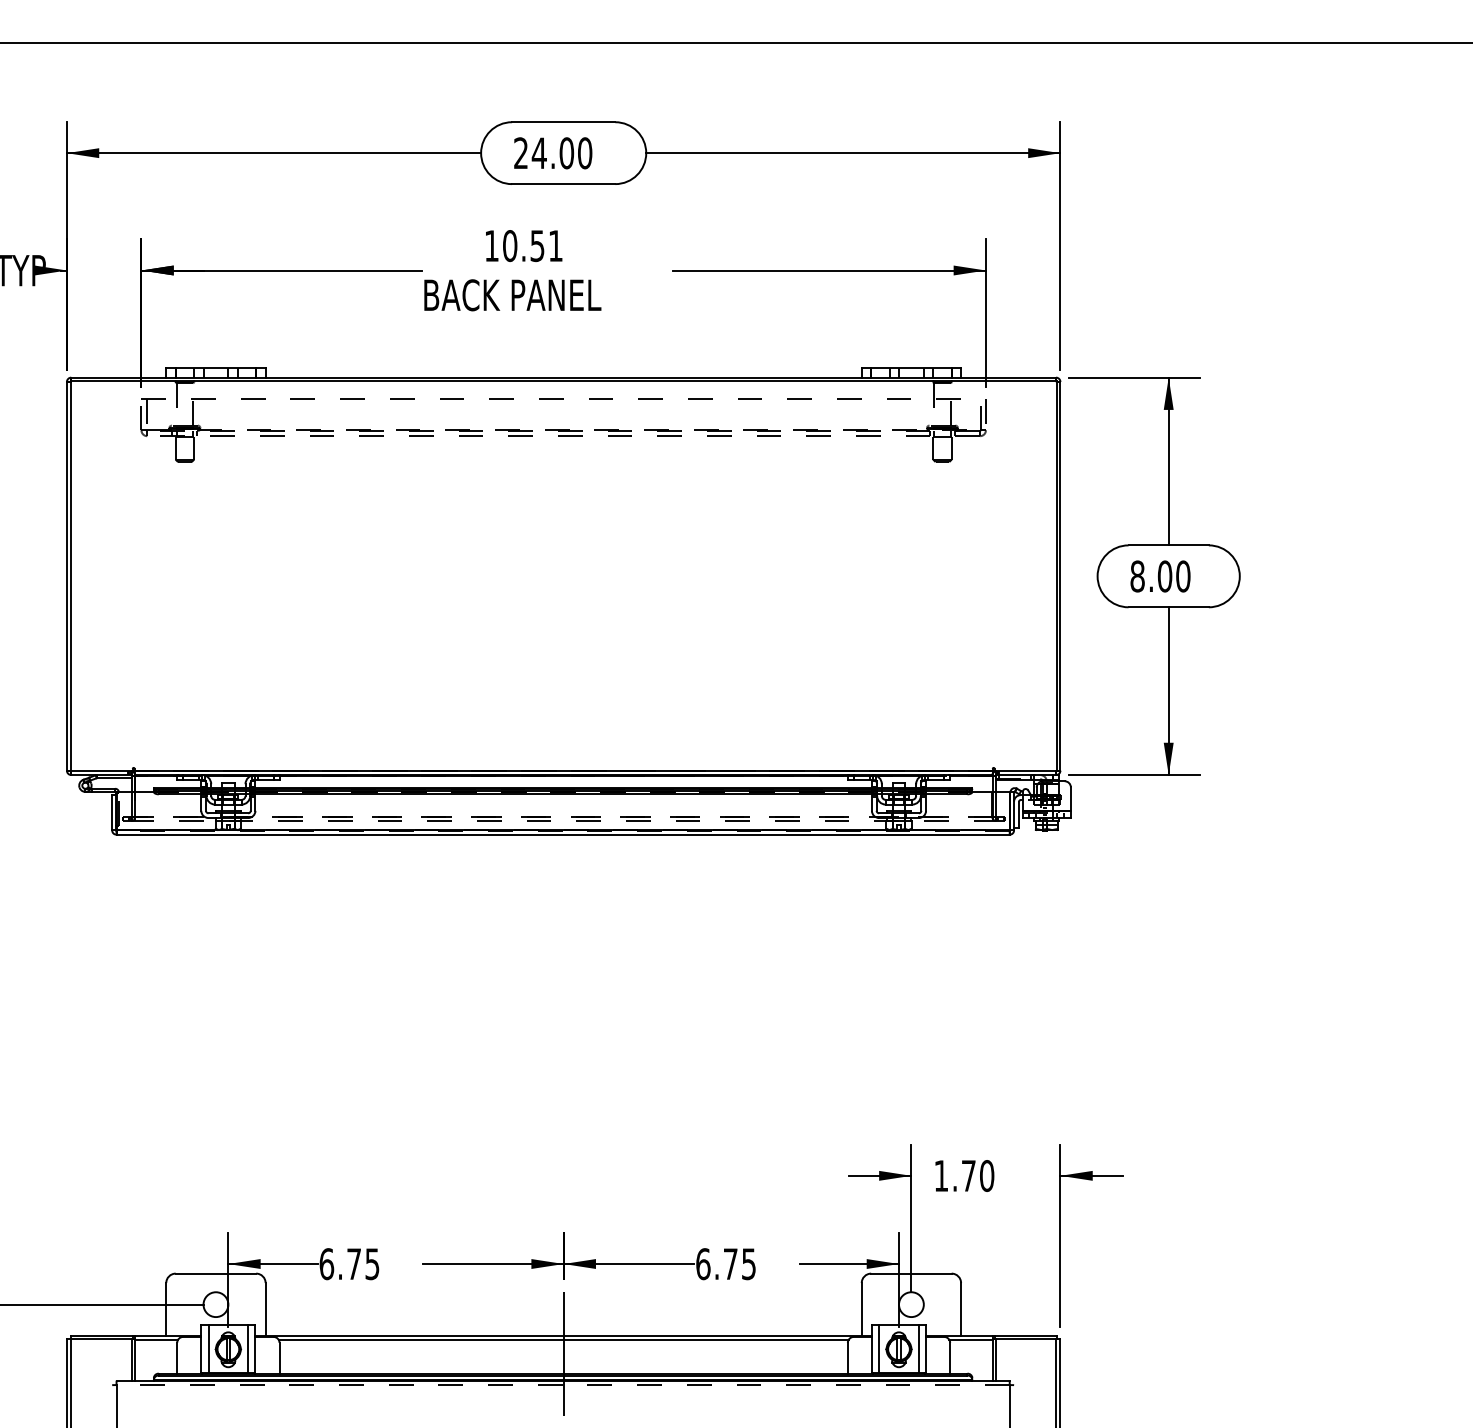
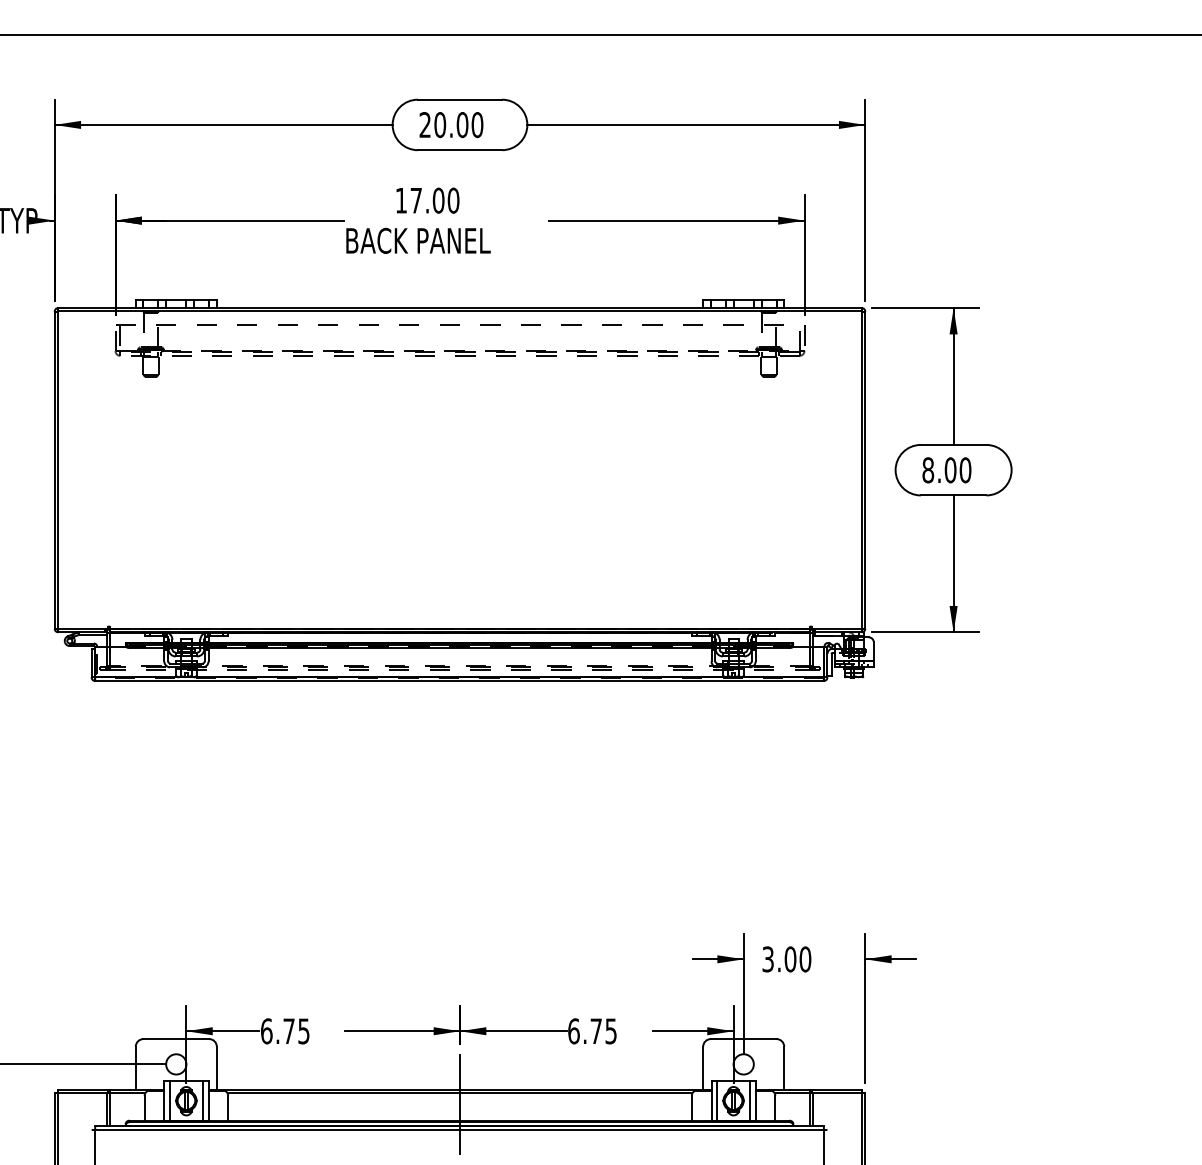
text: (539, 153) -> (440, 125), 24.00 -> 20.00
text: (532, 245) -> (434, 200), 10.51 -> 17.00
text: (955, 1176) -> (779, 959), 1.70 -> 3.00
line: (563, 1385) -> (459, 1130), dashed -> solid

